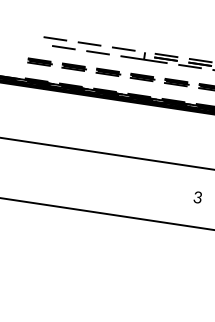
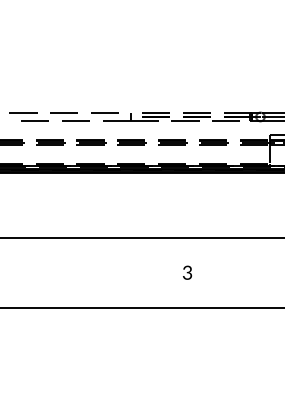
text: (197, 197) -> (187, 272), moved

